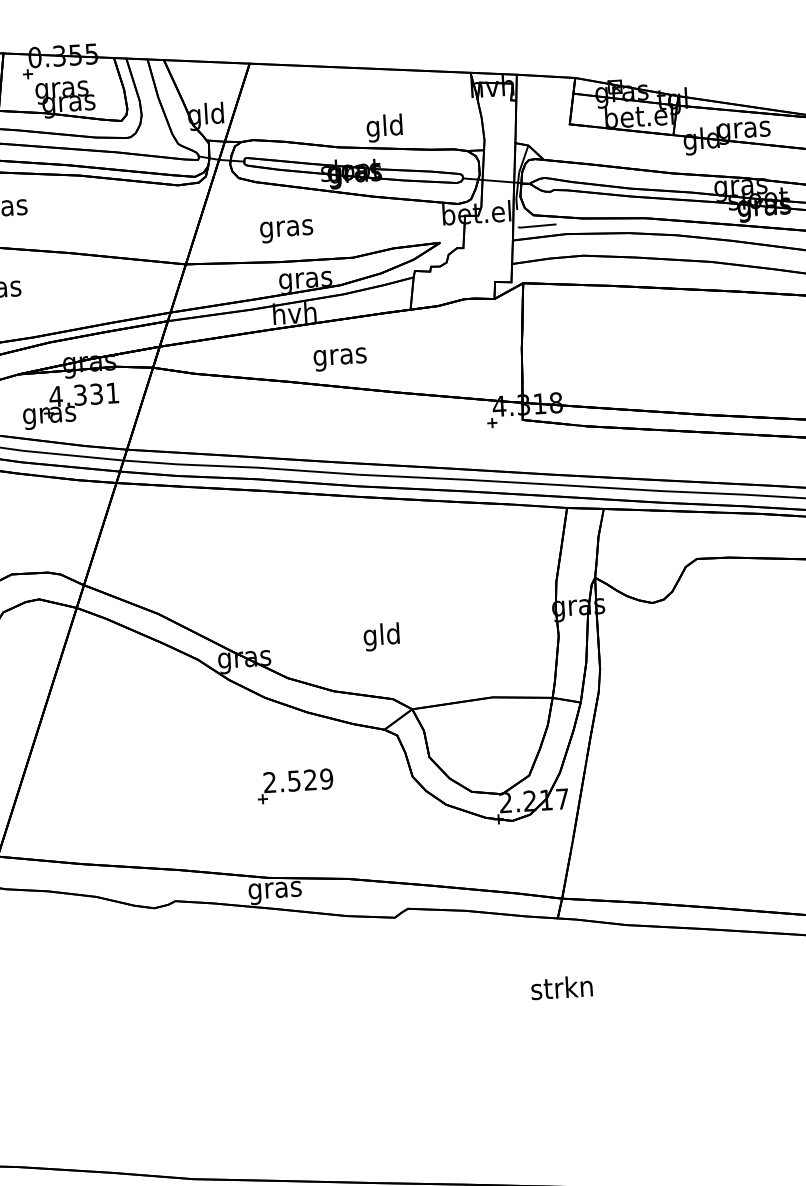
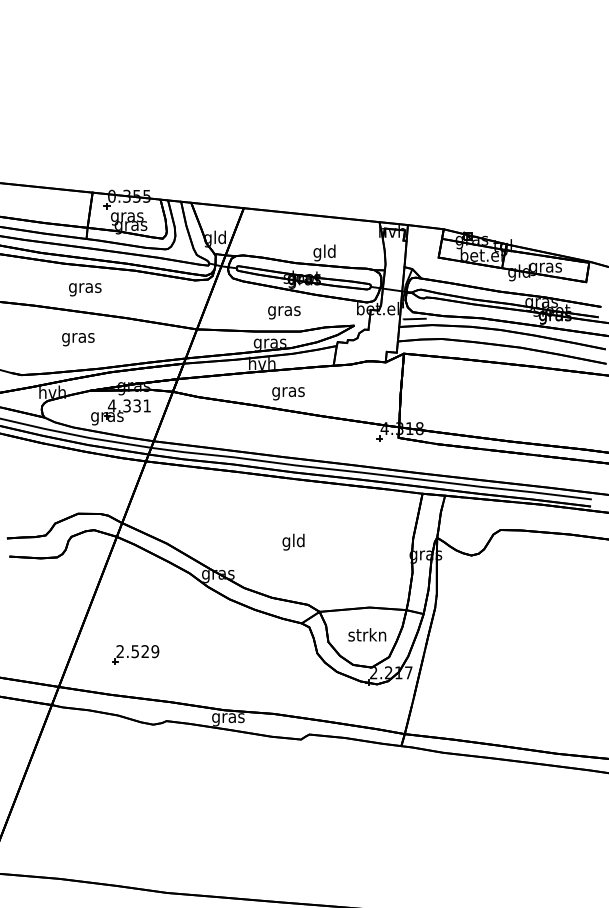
text: (286, 230) -> (284, 312), moved
text: (381, 635) -> (293, 541), moved
part: (294, 785) -> (135, 654), moved
text: (562, 986) -> (367, 634), moved

